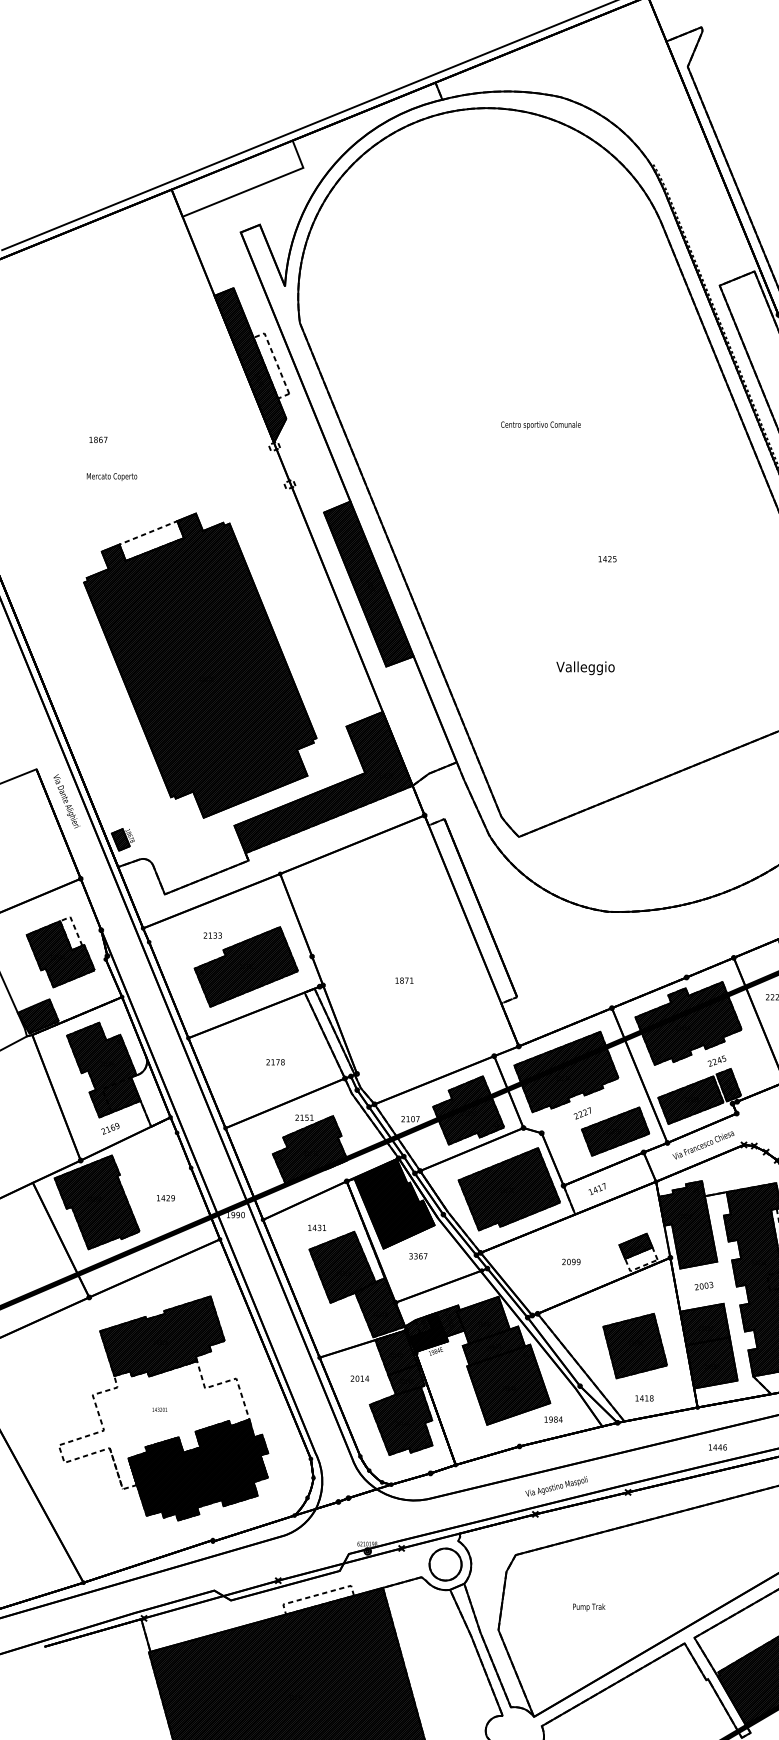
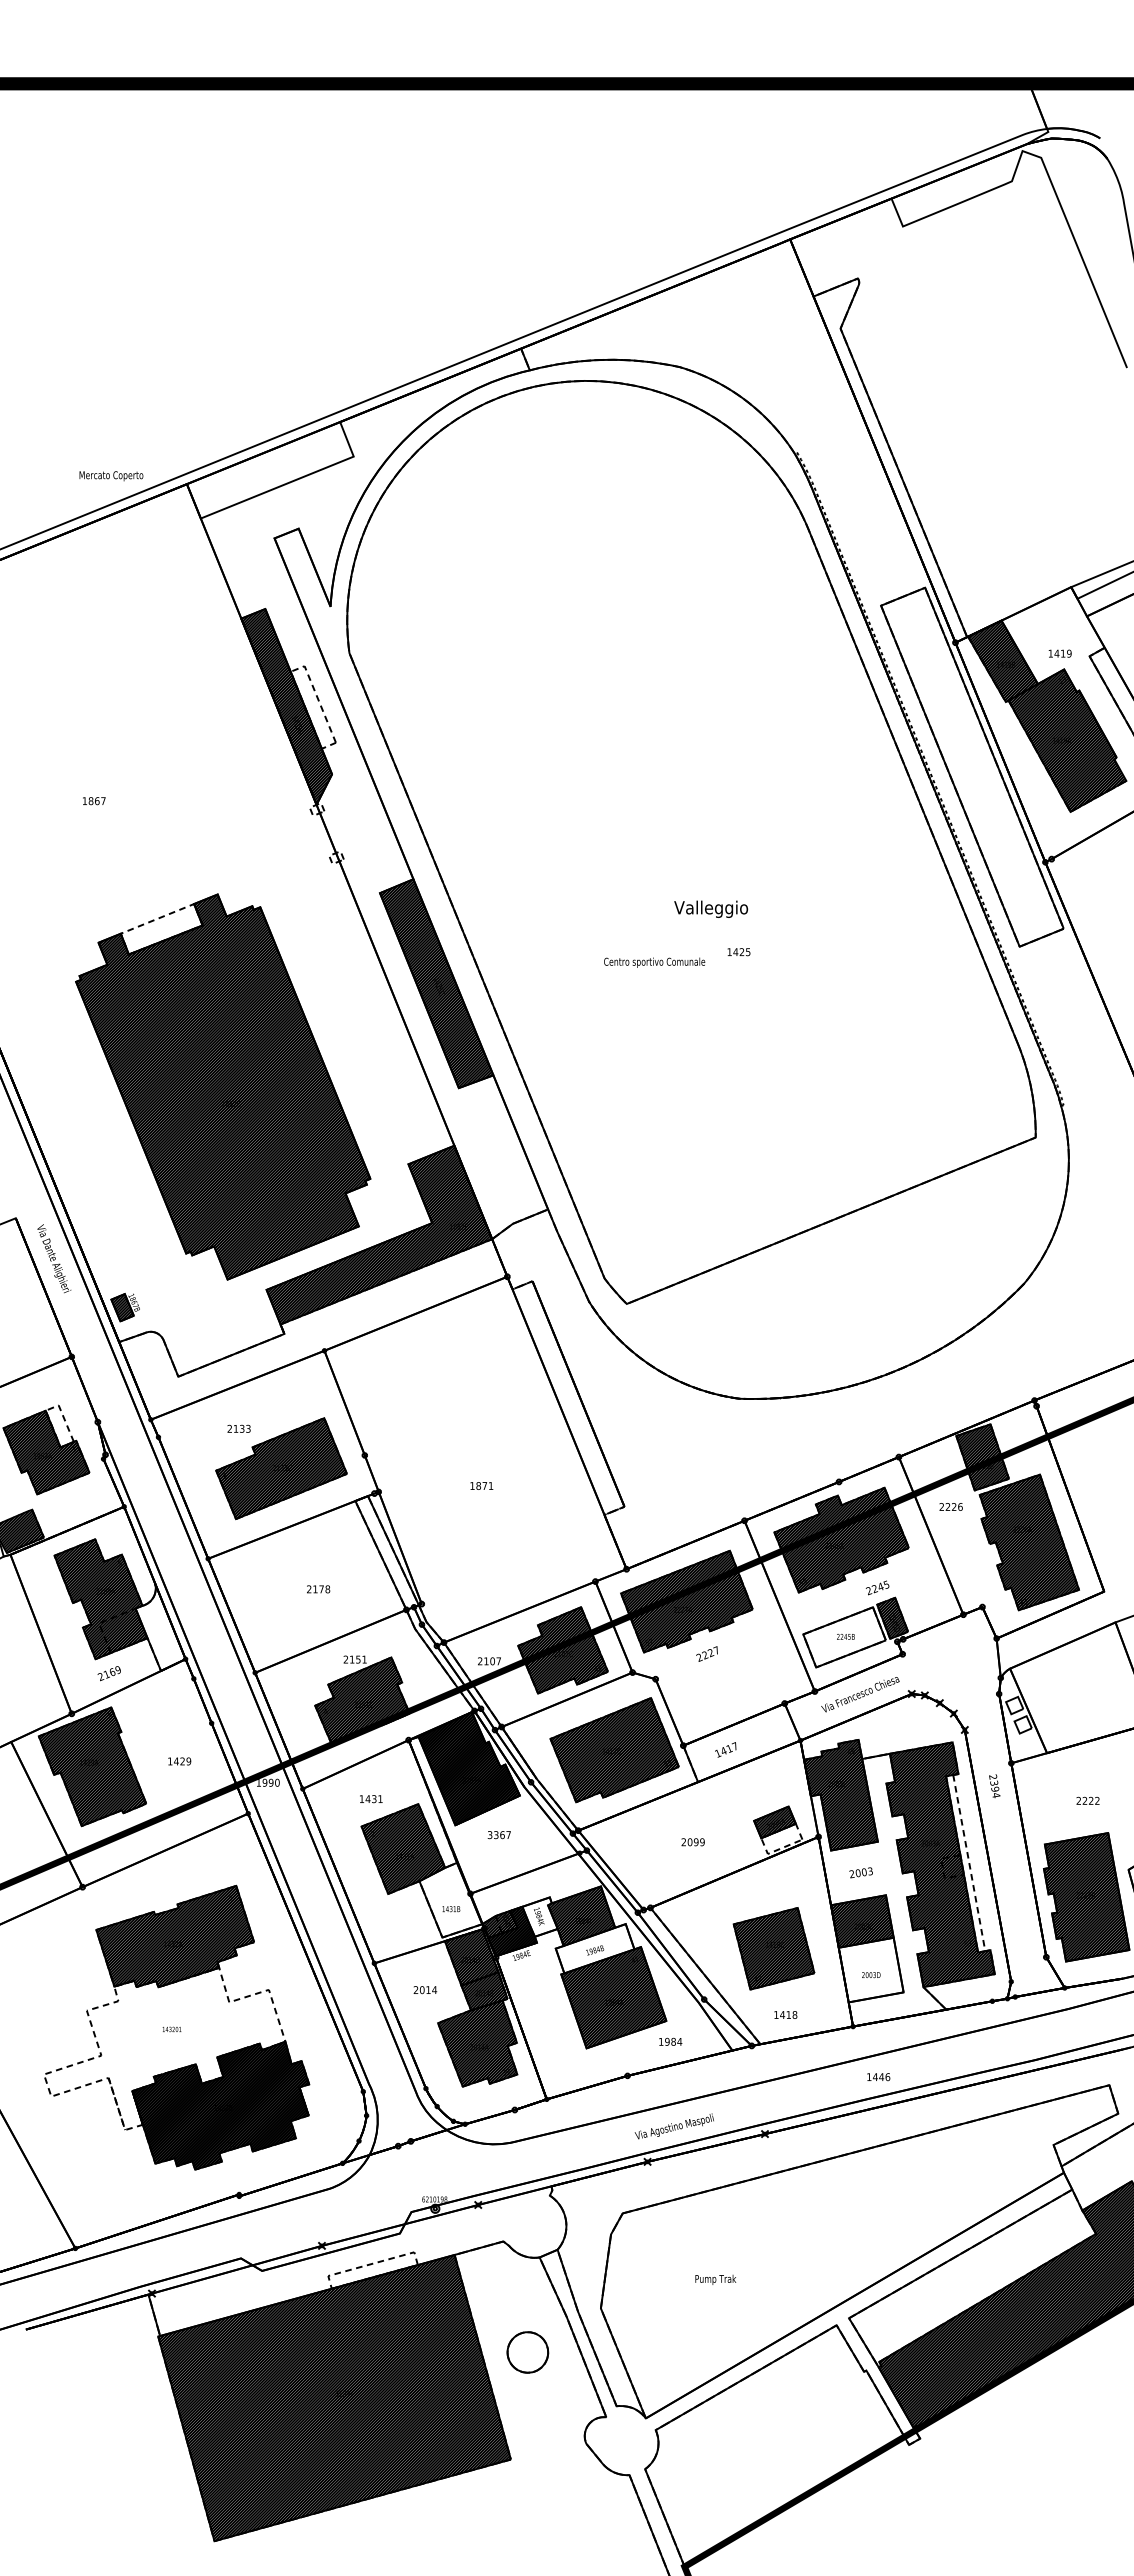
text: (540, 425) -> (654, 962), moved
text: (112, 477) -> (111, 476), moved
text: (585, 667) -> (711, 908), moved
hatch: (690, 1100) -> (844, 1637), removed
part: (615, 1131) -> (748, 1676), removed
hatch: (379, 1307) -> (450, 1899), removed
hatch: (450, 1320) -> (540, 1916), removed
hatch: (494, 1345) -> (595, 1948), removed
hatch: (712, 1363) -> (871, 1970), removed
part: (445, 1564) -> (527, 2352), moved

